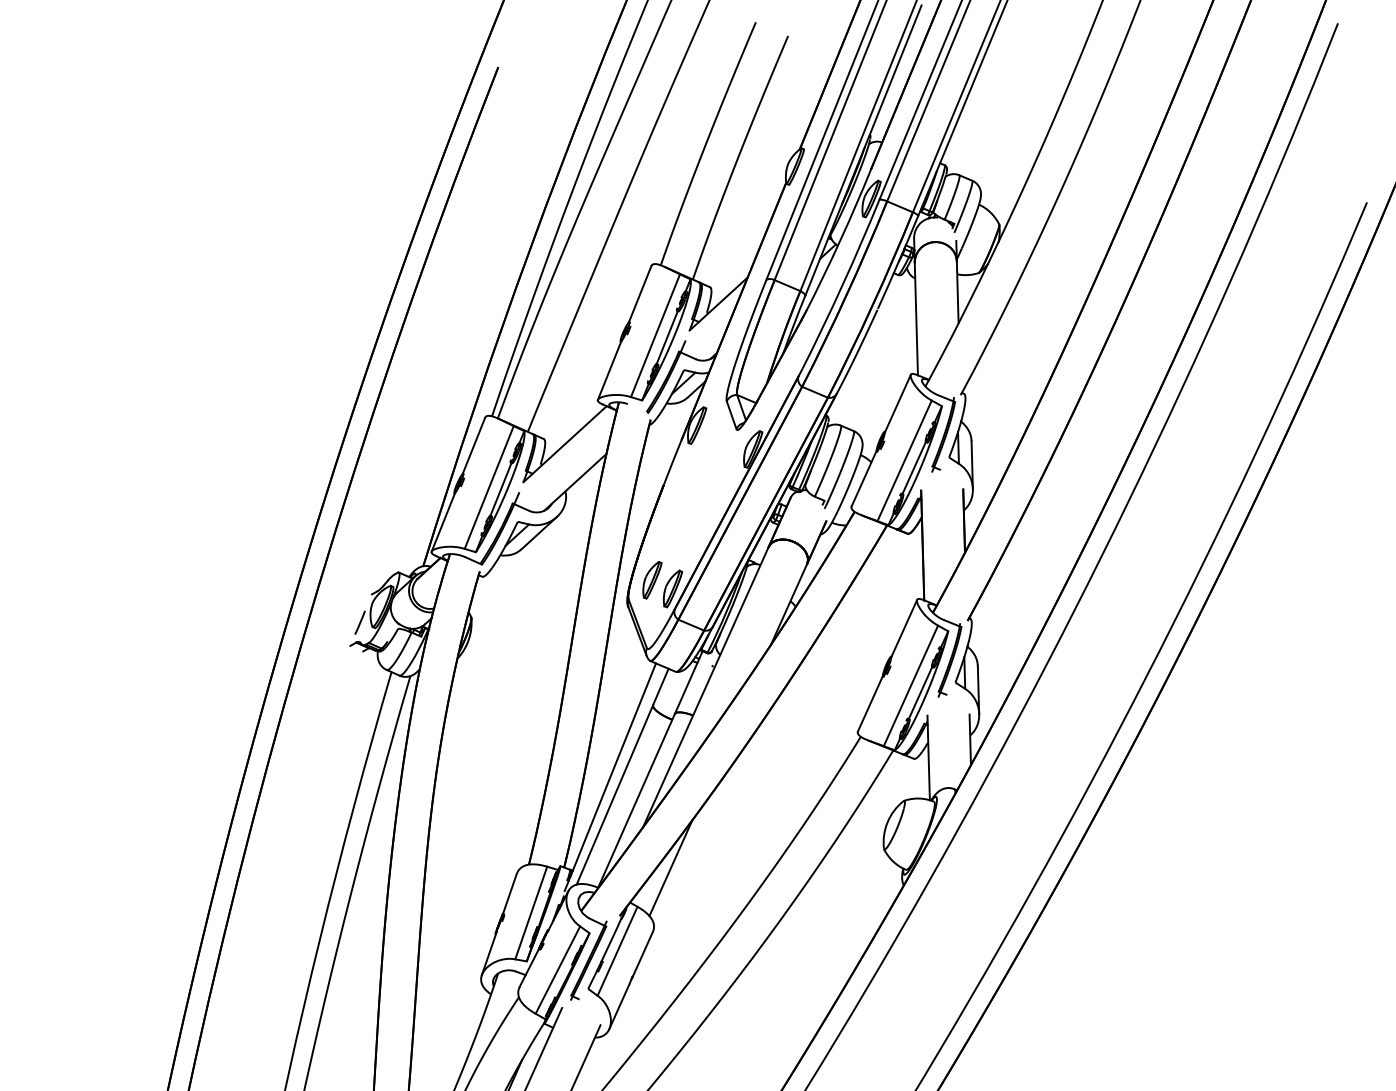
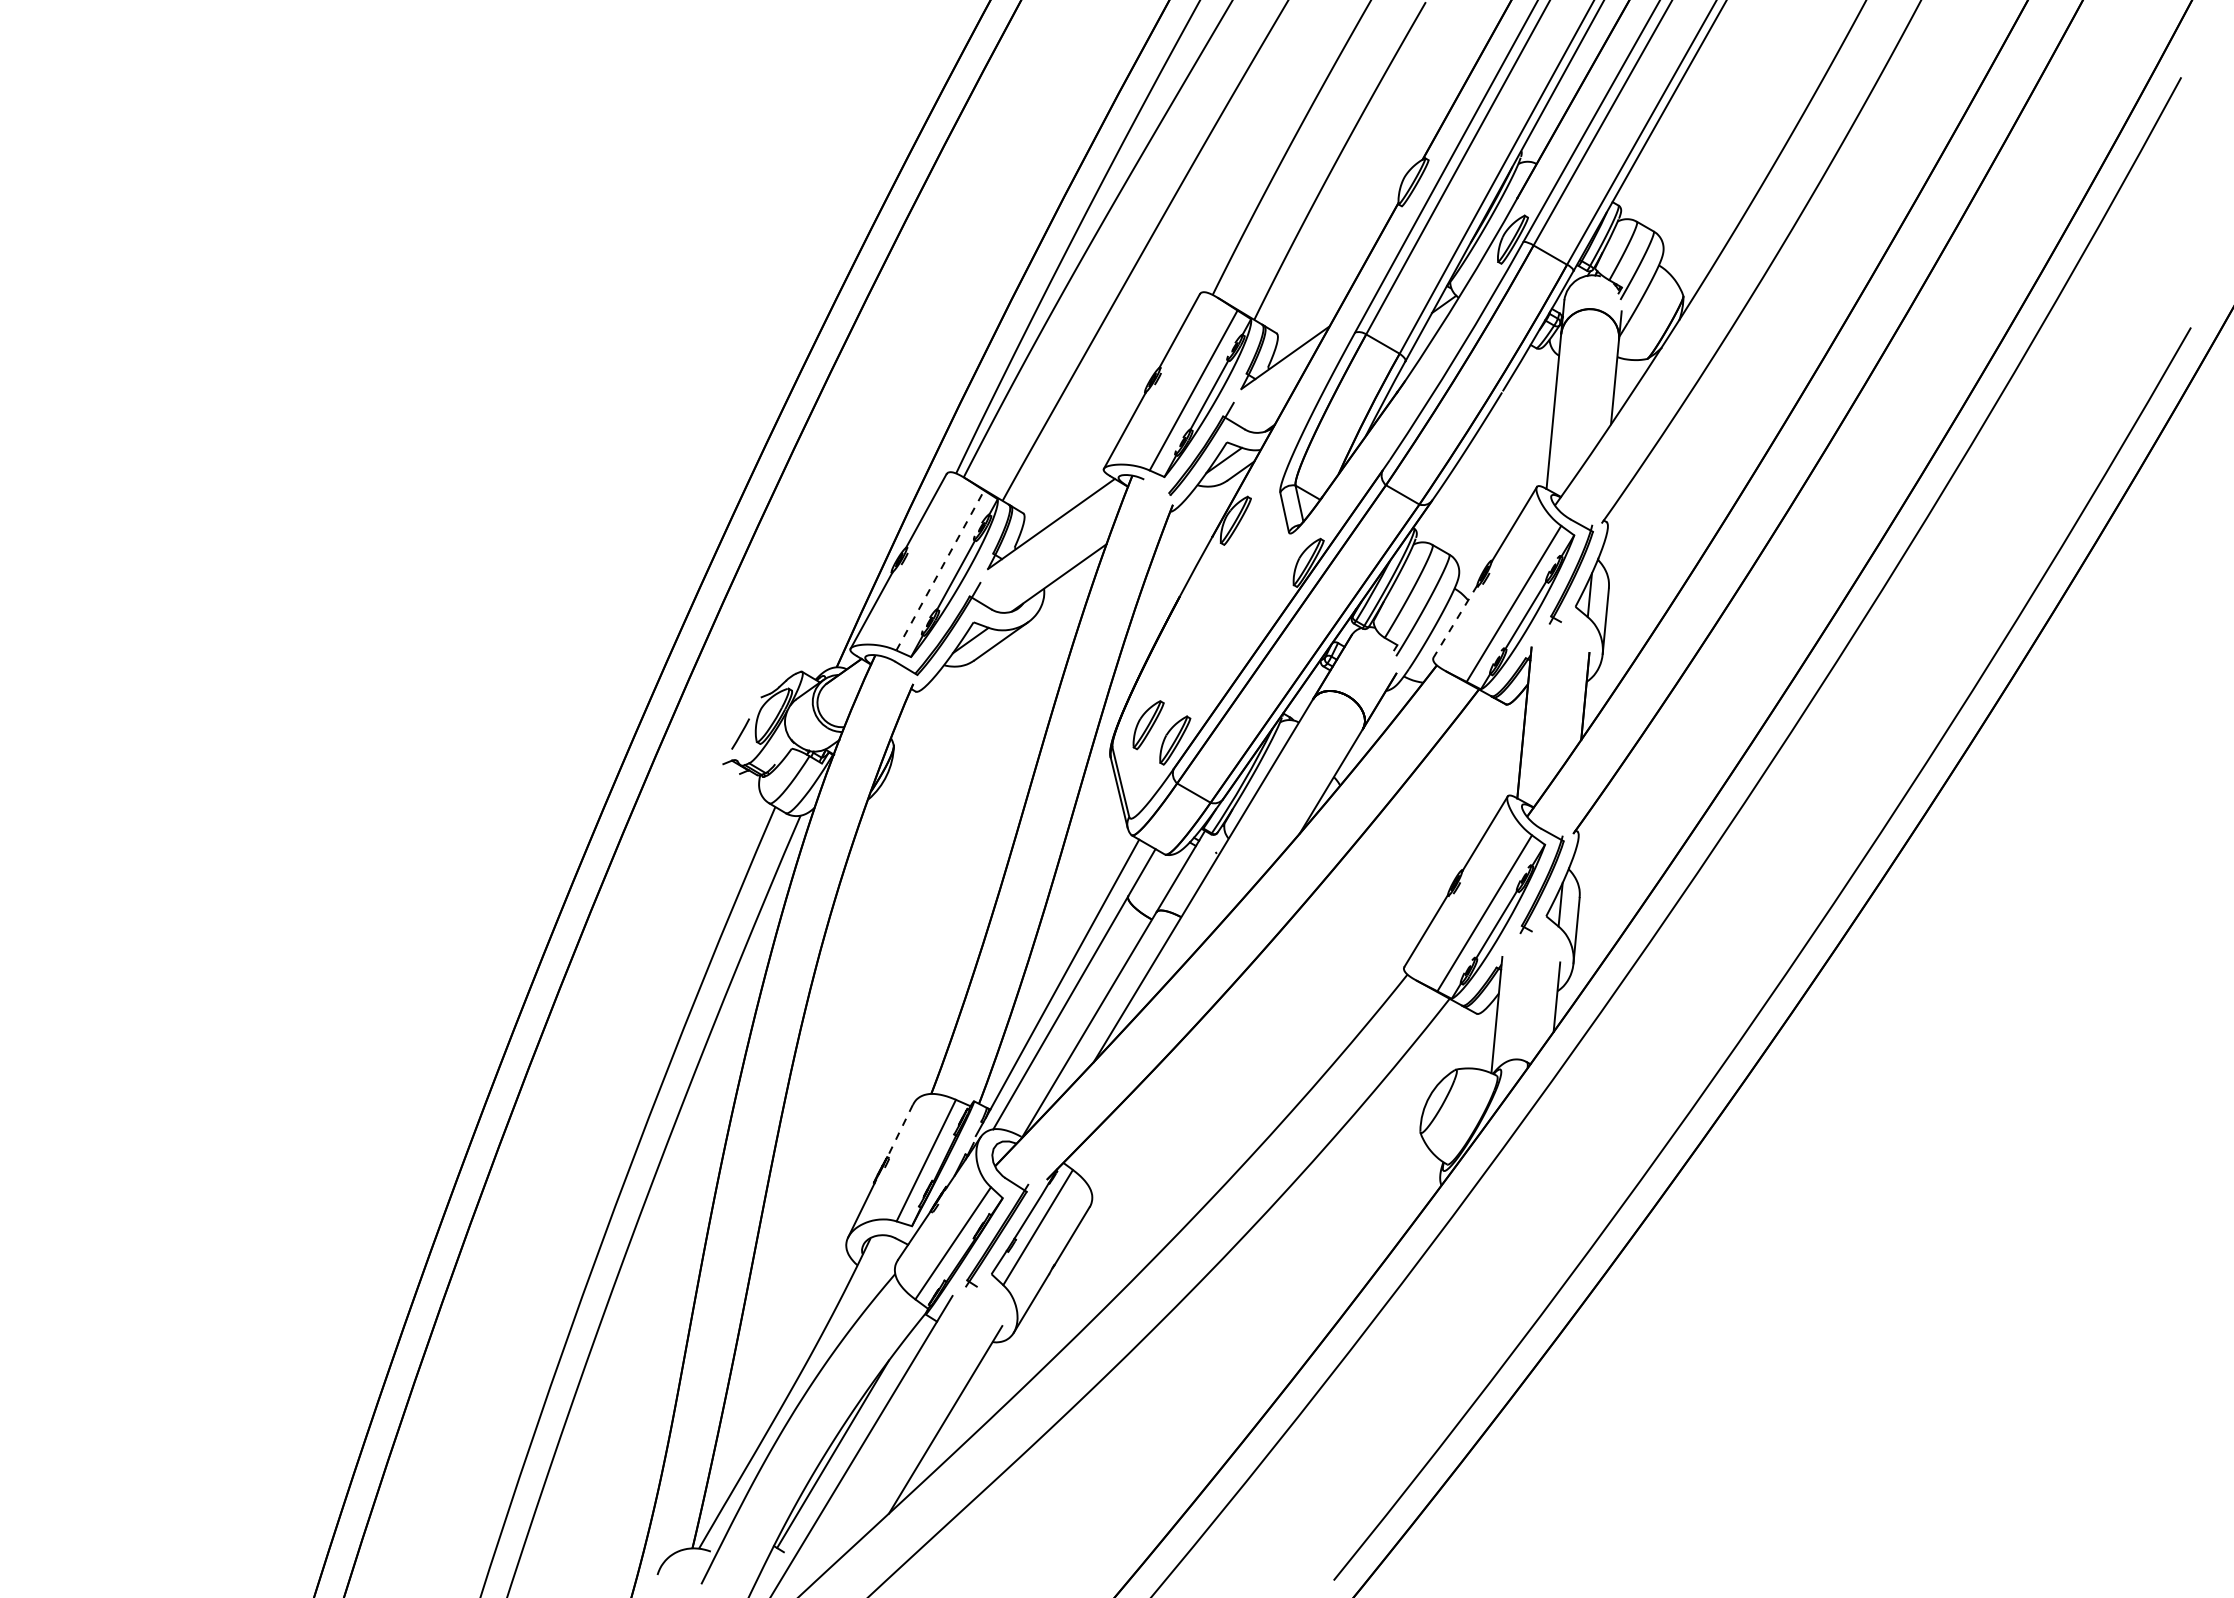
line: (864, 478) -> (1455, 621), solid -> dashed
line: (489, 487) -> (940, 570), solid -> dashed
line: (670, 868) -> (1124, 1122), removed
line: (509, 894) -> (899, 1131), solid -> dashed

